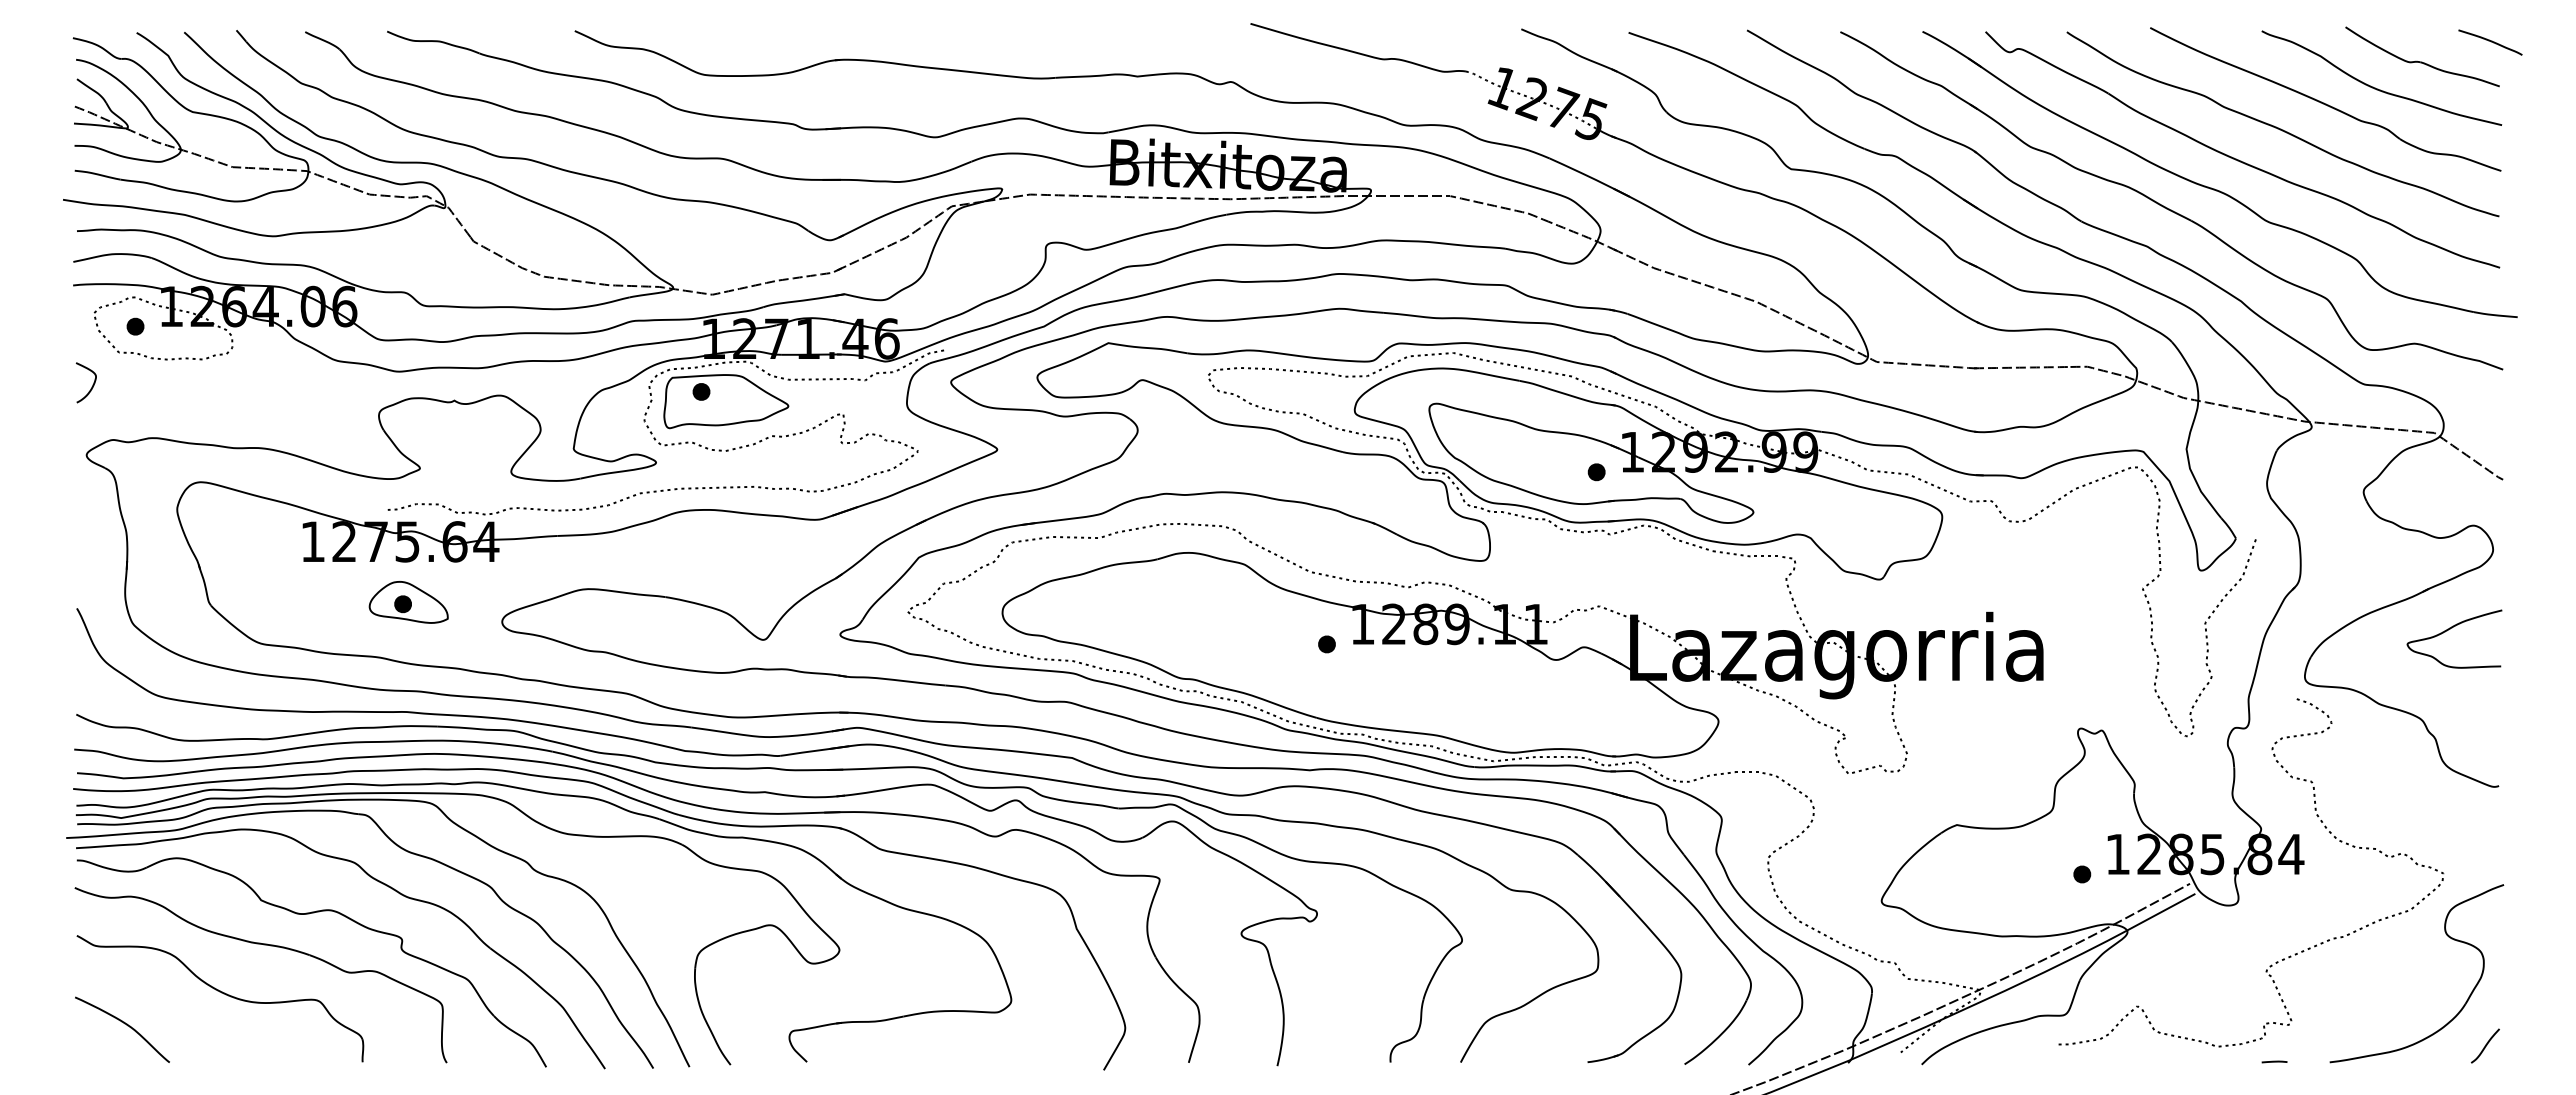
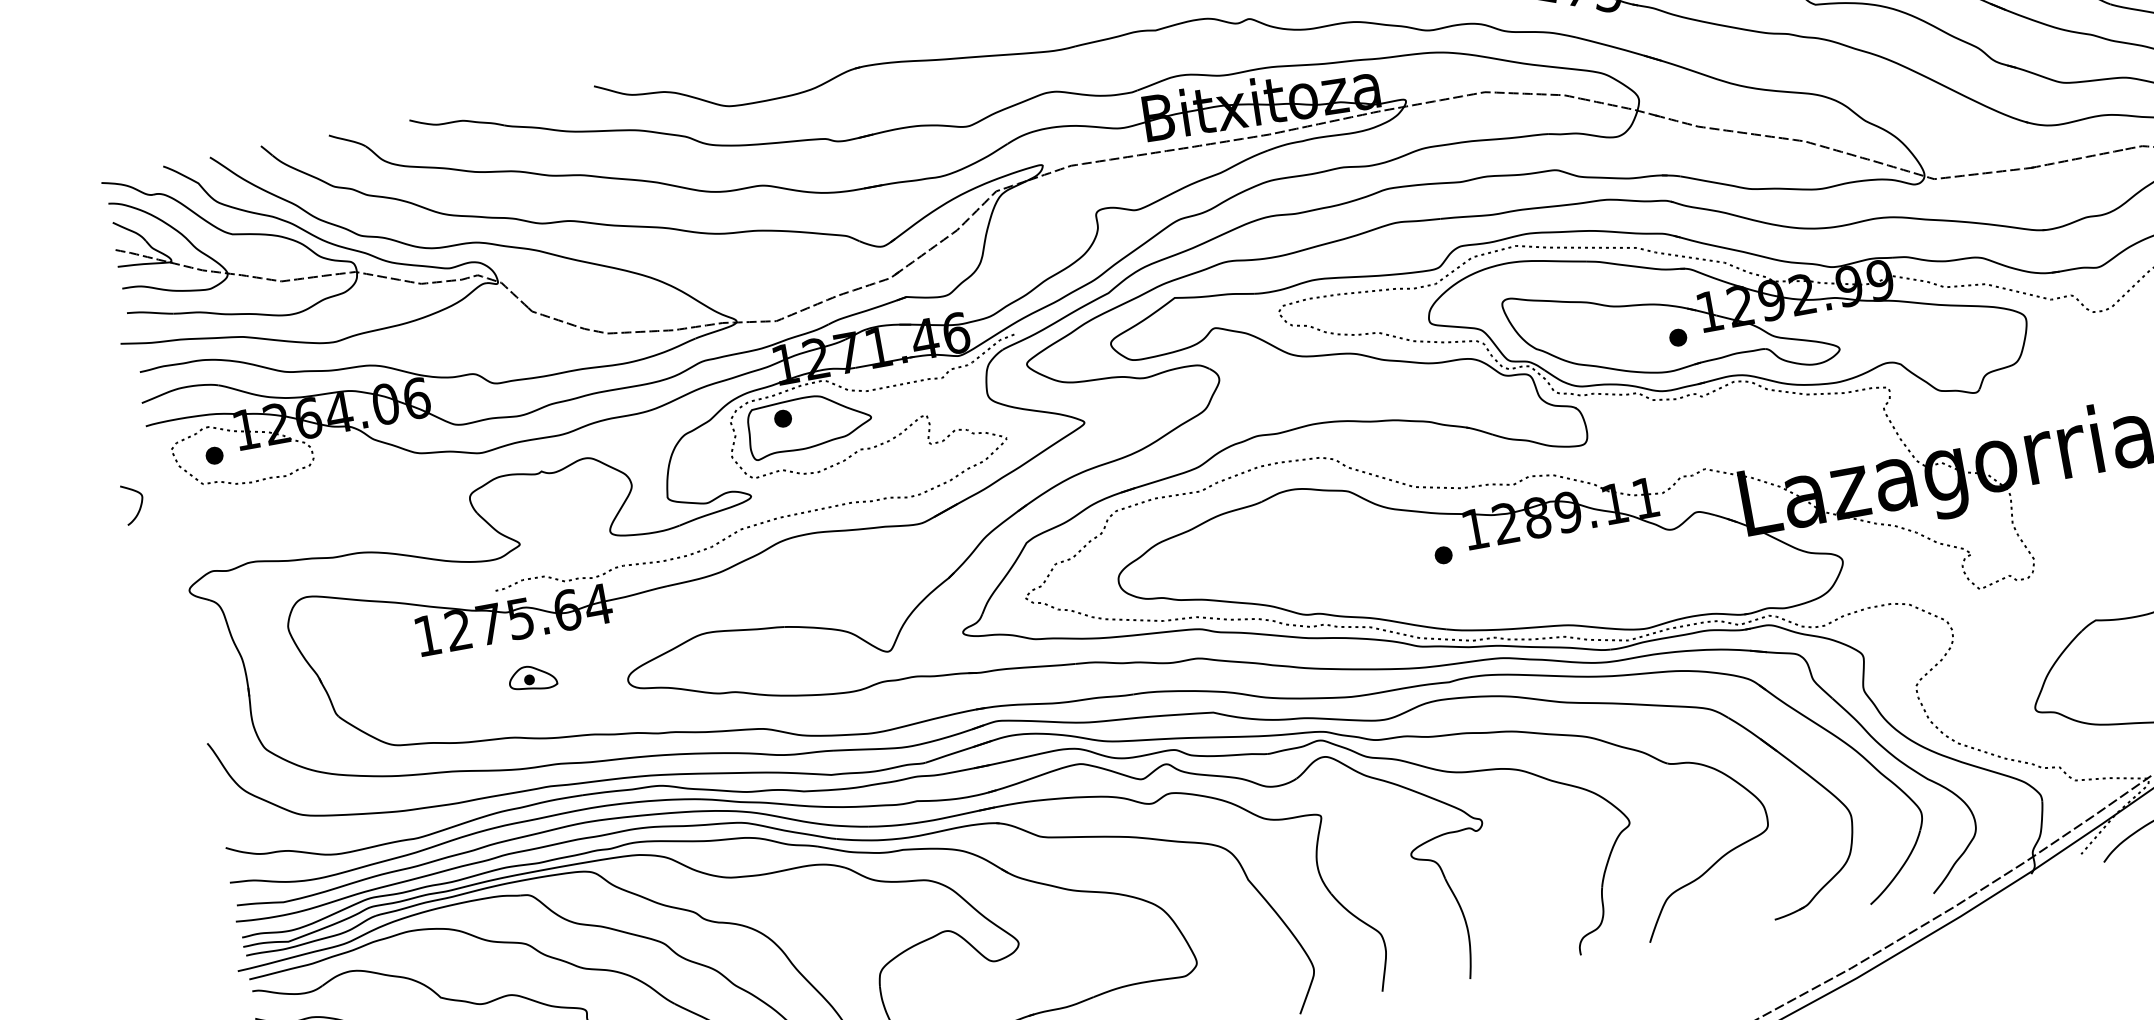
curve: (91, 386) -> (139, 506), moved
part: (408, 602) -> (532, 678), size x0.6

